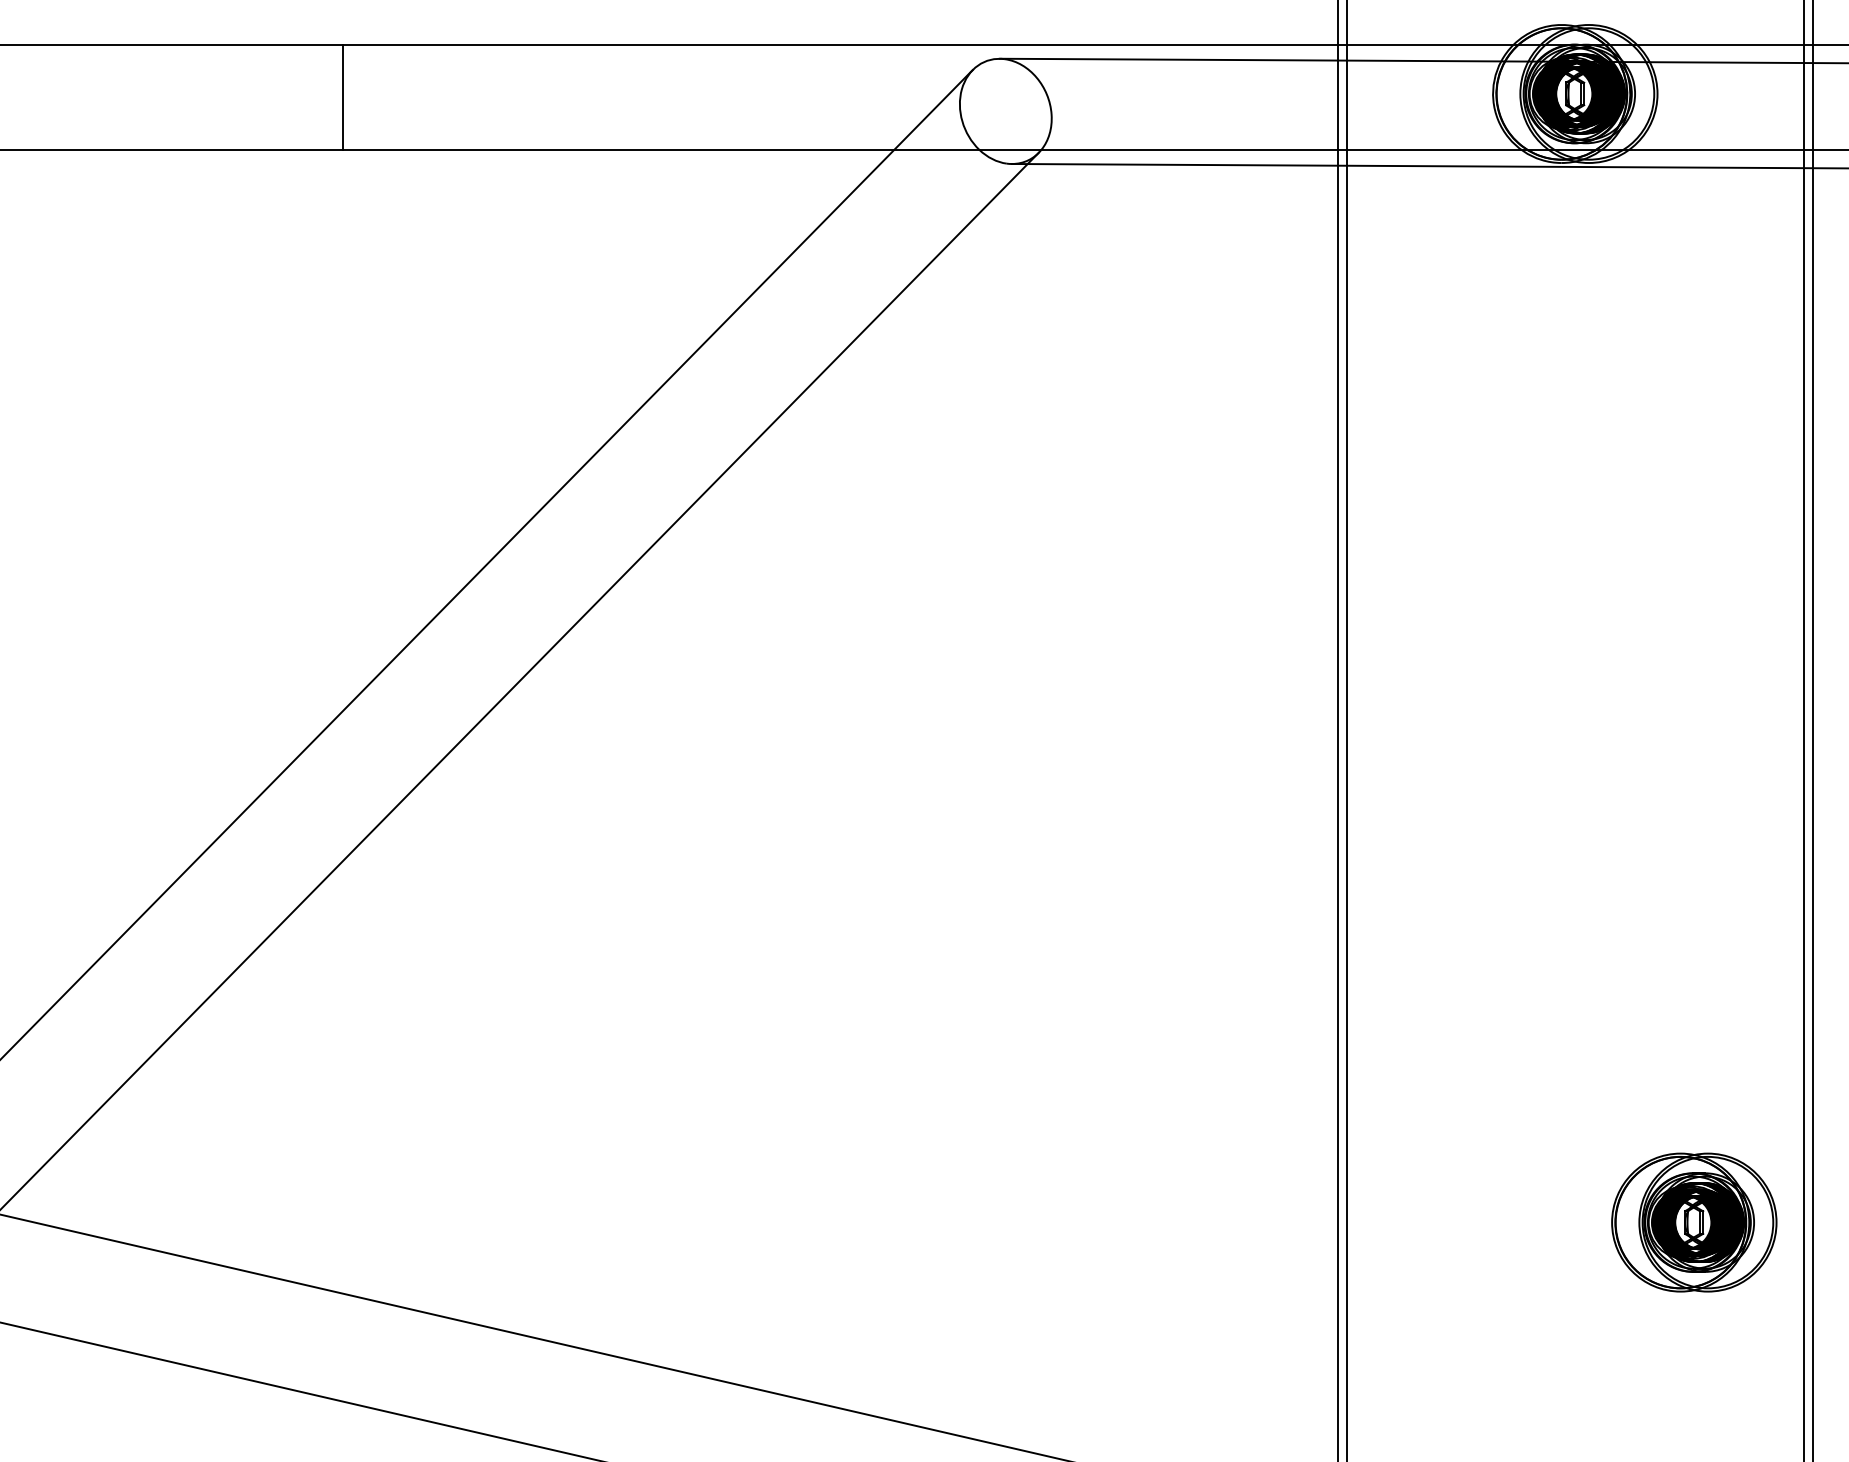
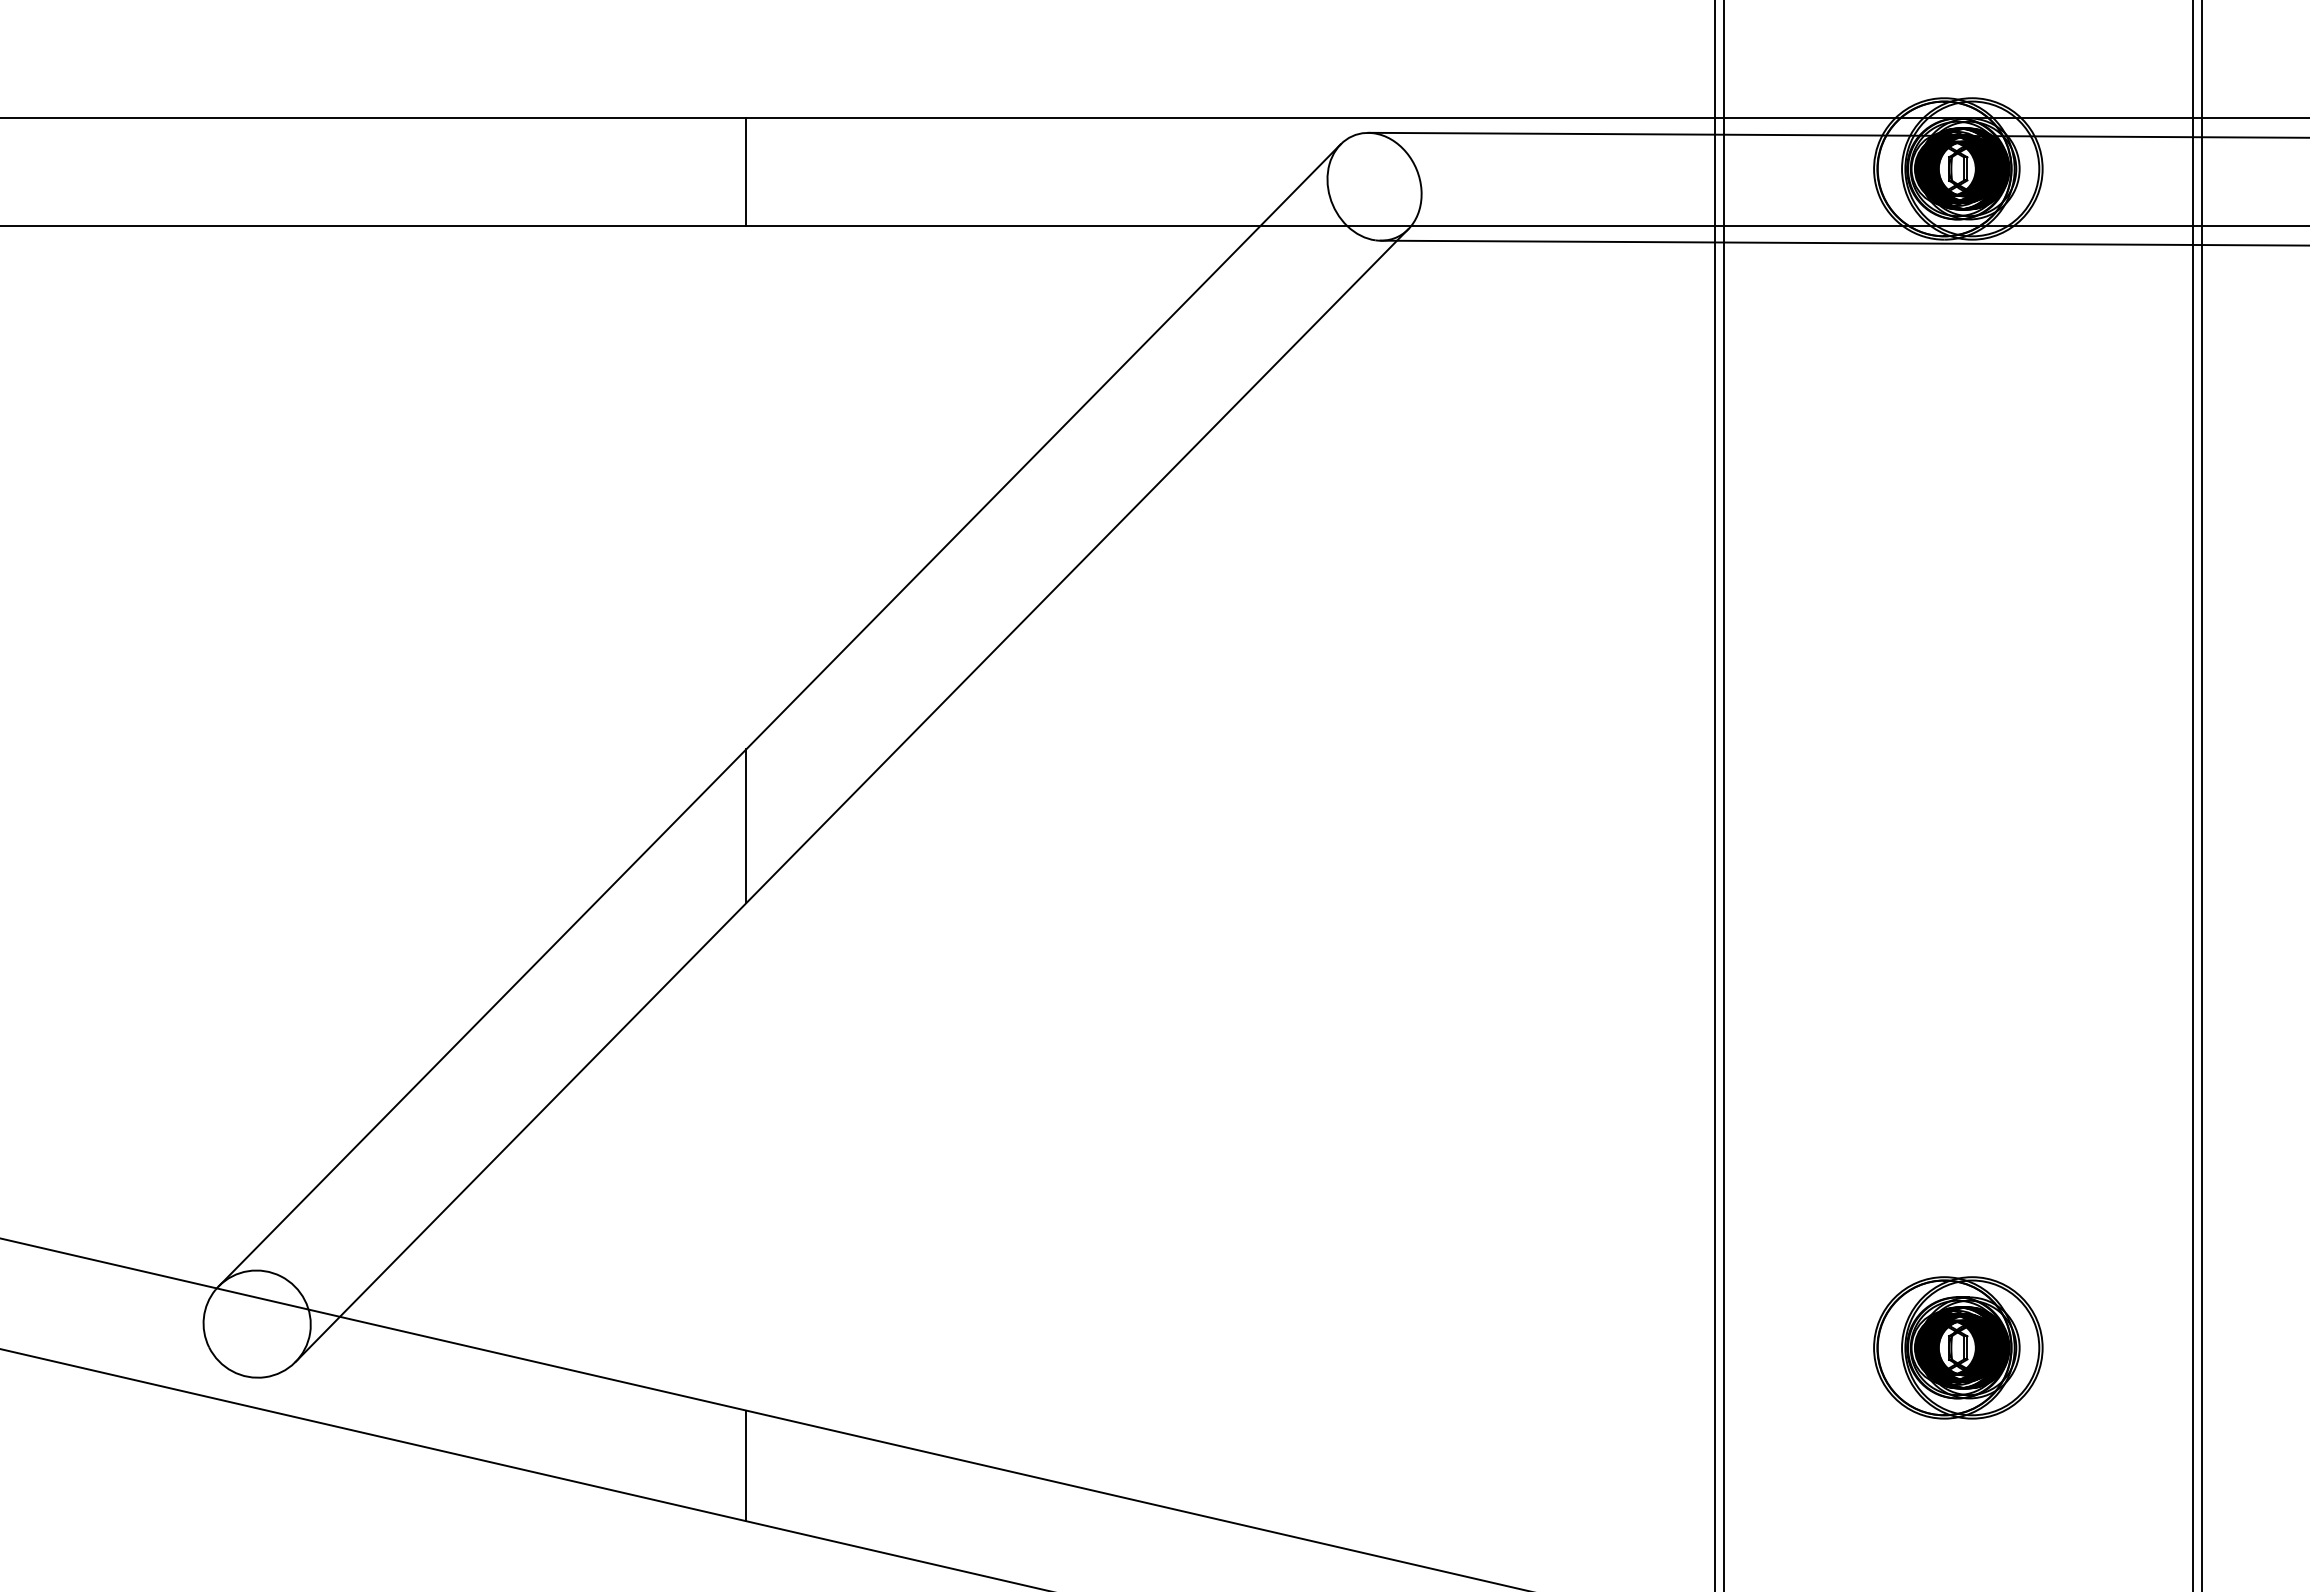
line: (343, 97) -> (746, 172), moved
line: (393, 735) -> (746, 826), added
part: (1694, 1222) -> (1958, 1347), moved
line: (393, 1358) -> (746, 1465), added

